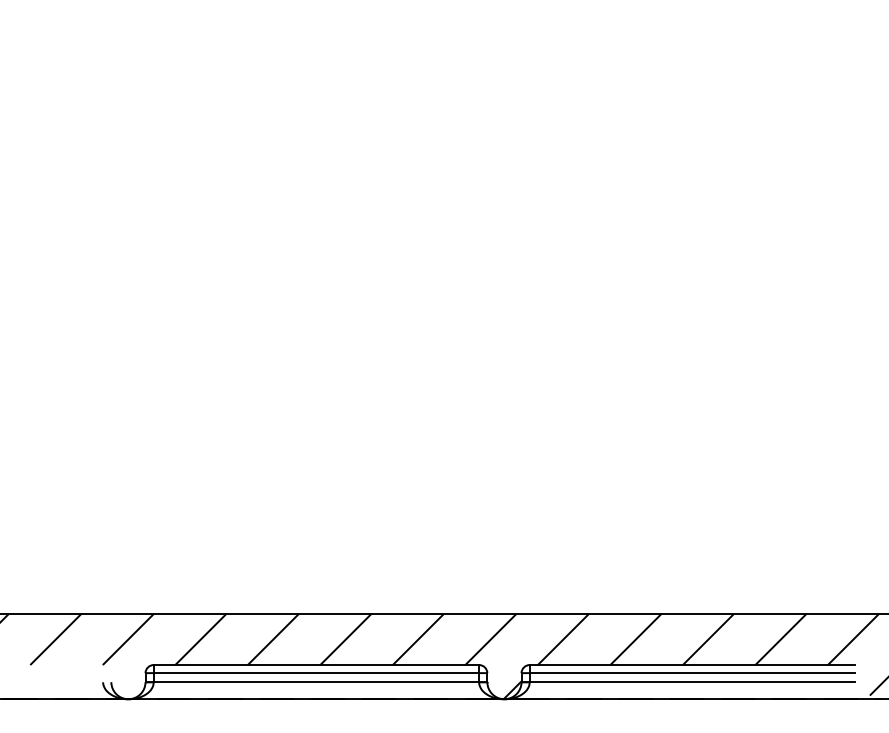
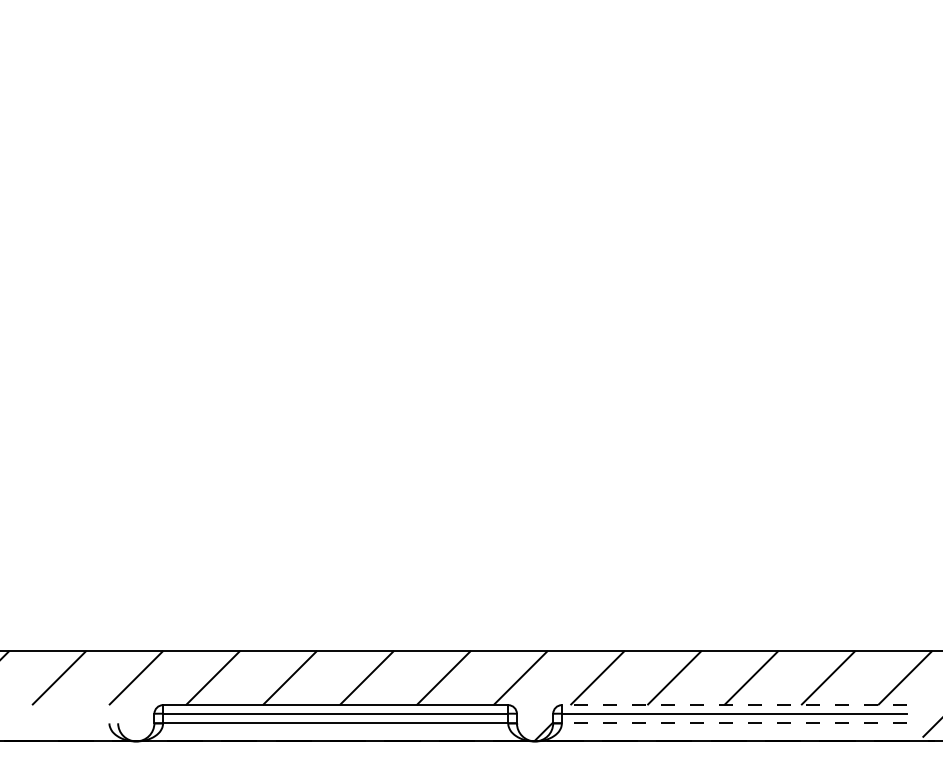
line: (692, 665) -> (734, 705), solid -> dashed
line: (692, 682) -> (734, 723), solid -> dashed

